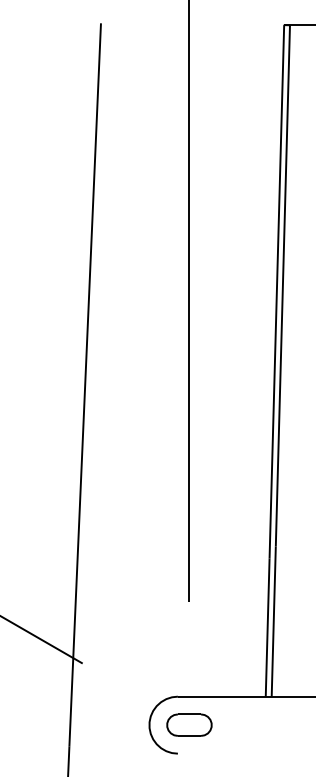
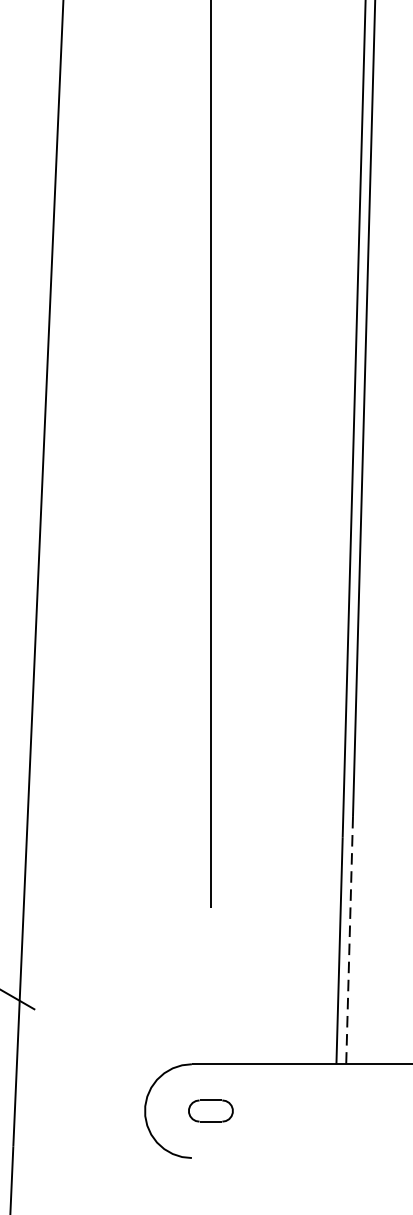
line: (273, 622) -> (349, 942), solid -> dashed
part: (189, 724) -> (210, 1110), size x0.6

